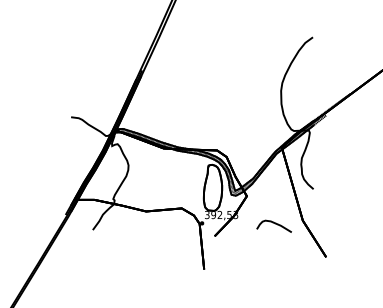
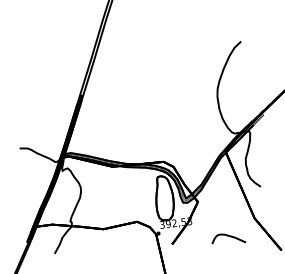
part: (273, 225) -> (227, 238), moved

